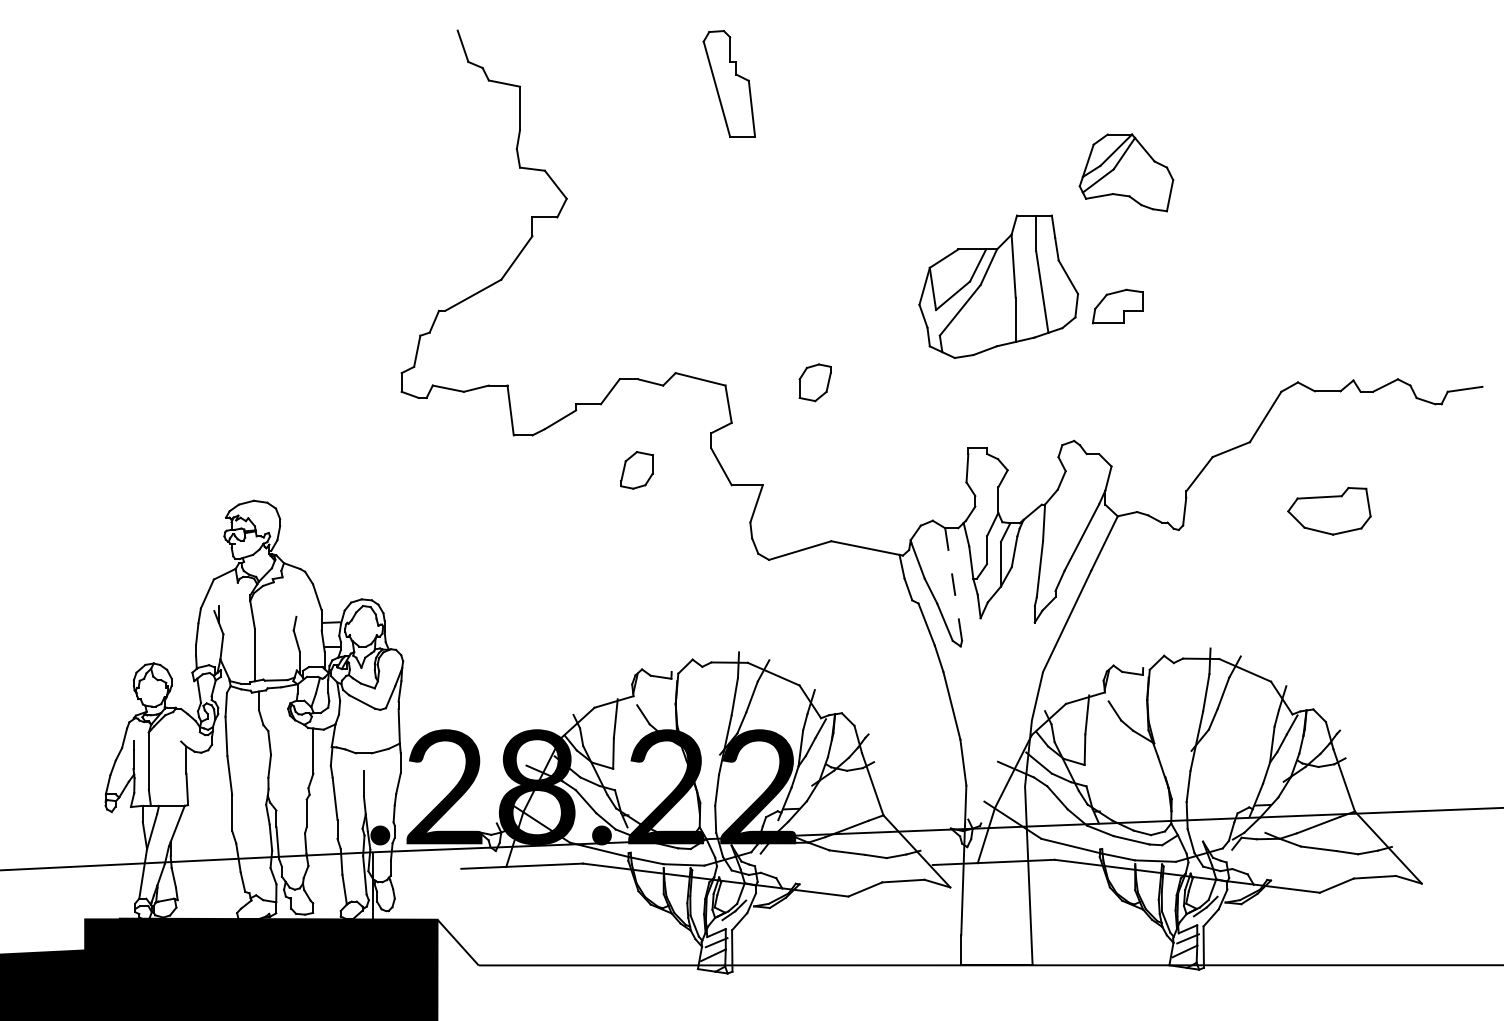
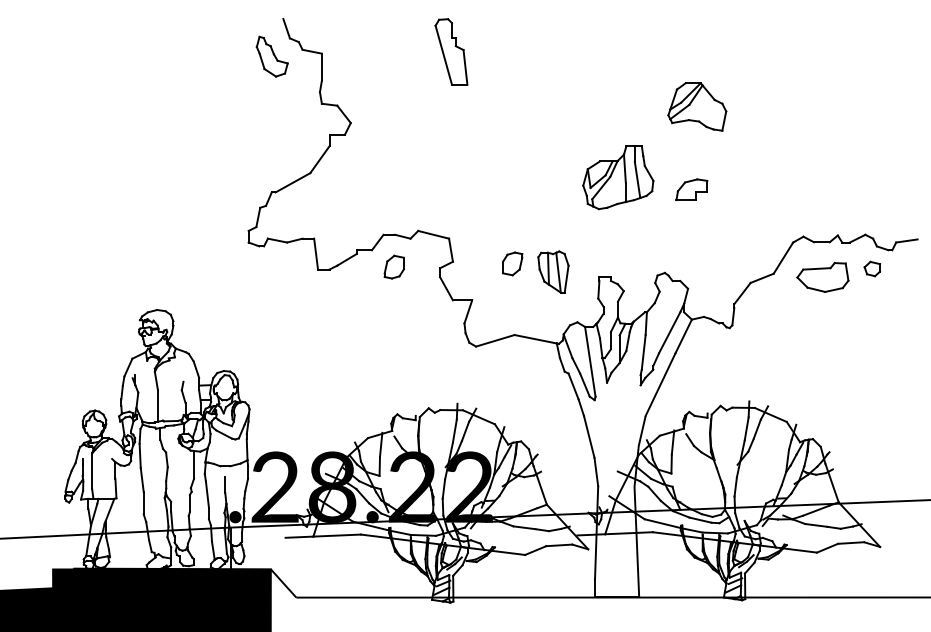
part: (438, 91) -> (271, 56), added
part: (999, 286) -> (618, 177), size x0.71
part: (815, 382) -> (512, 263), moved
part: (1409, 433) -> (872, 268), added
part: (894, 438) -> (553, 271), added
part: (635, 469) -> (393, 266), moved
part: (1328, 511) -> (822, 277), moved
line: (953, 584) -> (590, 361), dashed -> solid

